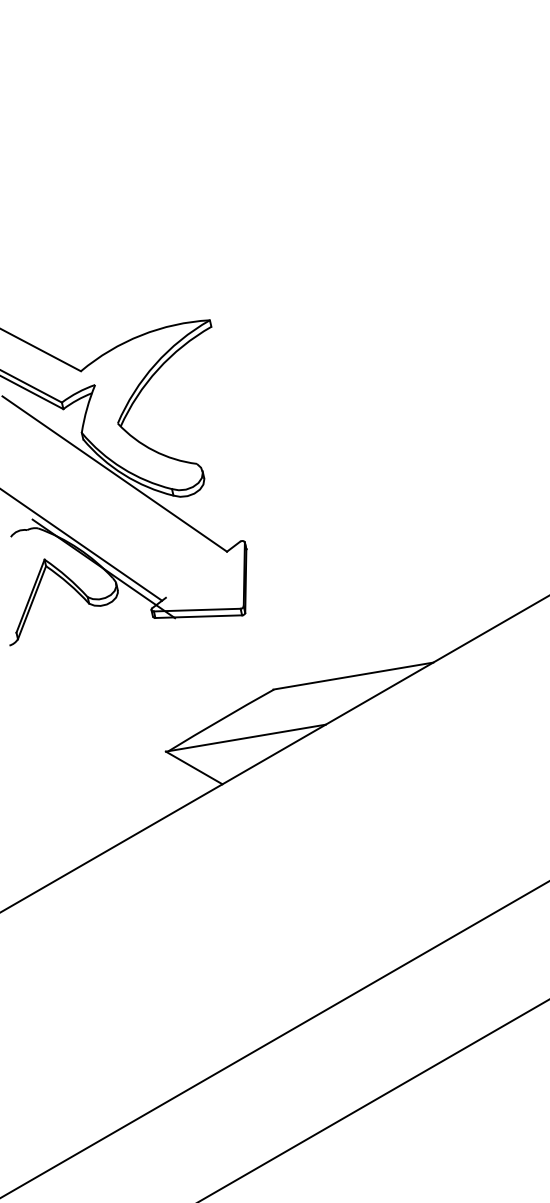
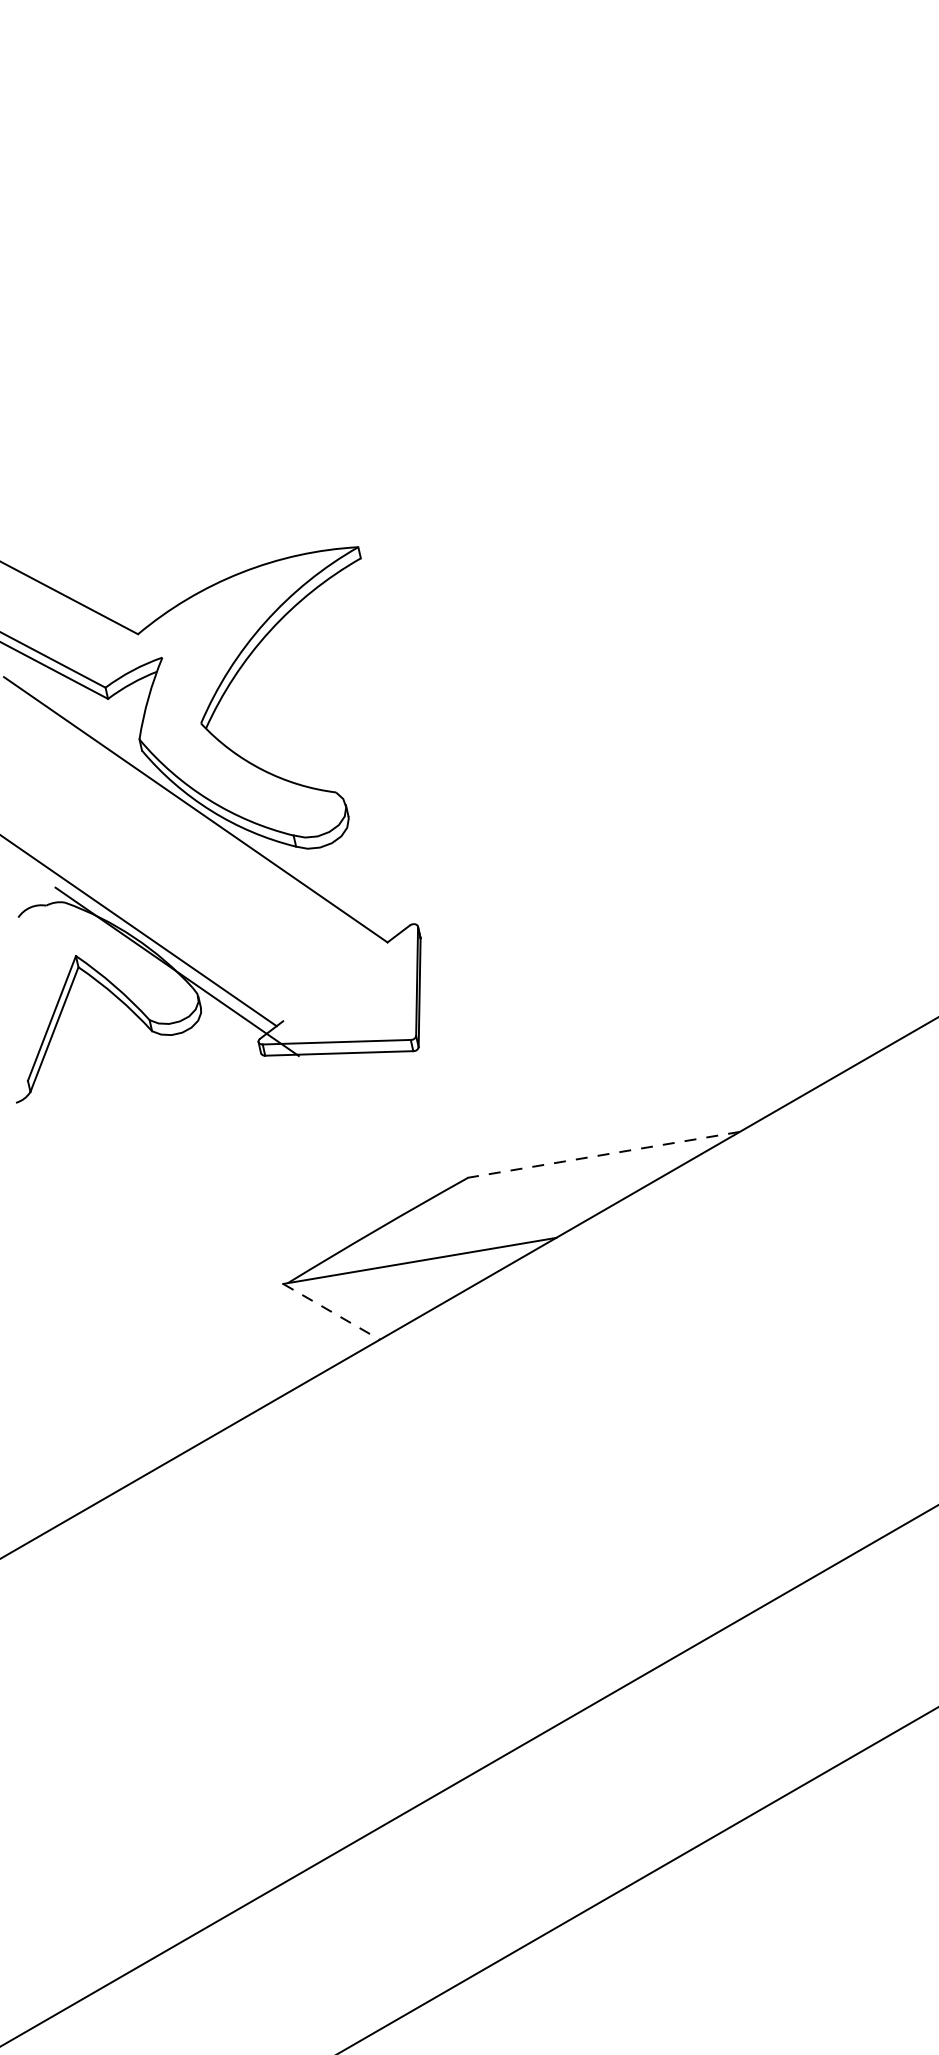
line: (352, 676) -> (601, 1155), solid -> dashed
line: (194, 767) -> (331, 1311), solid -> dashed

